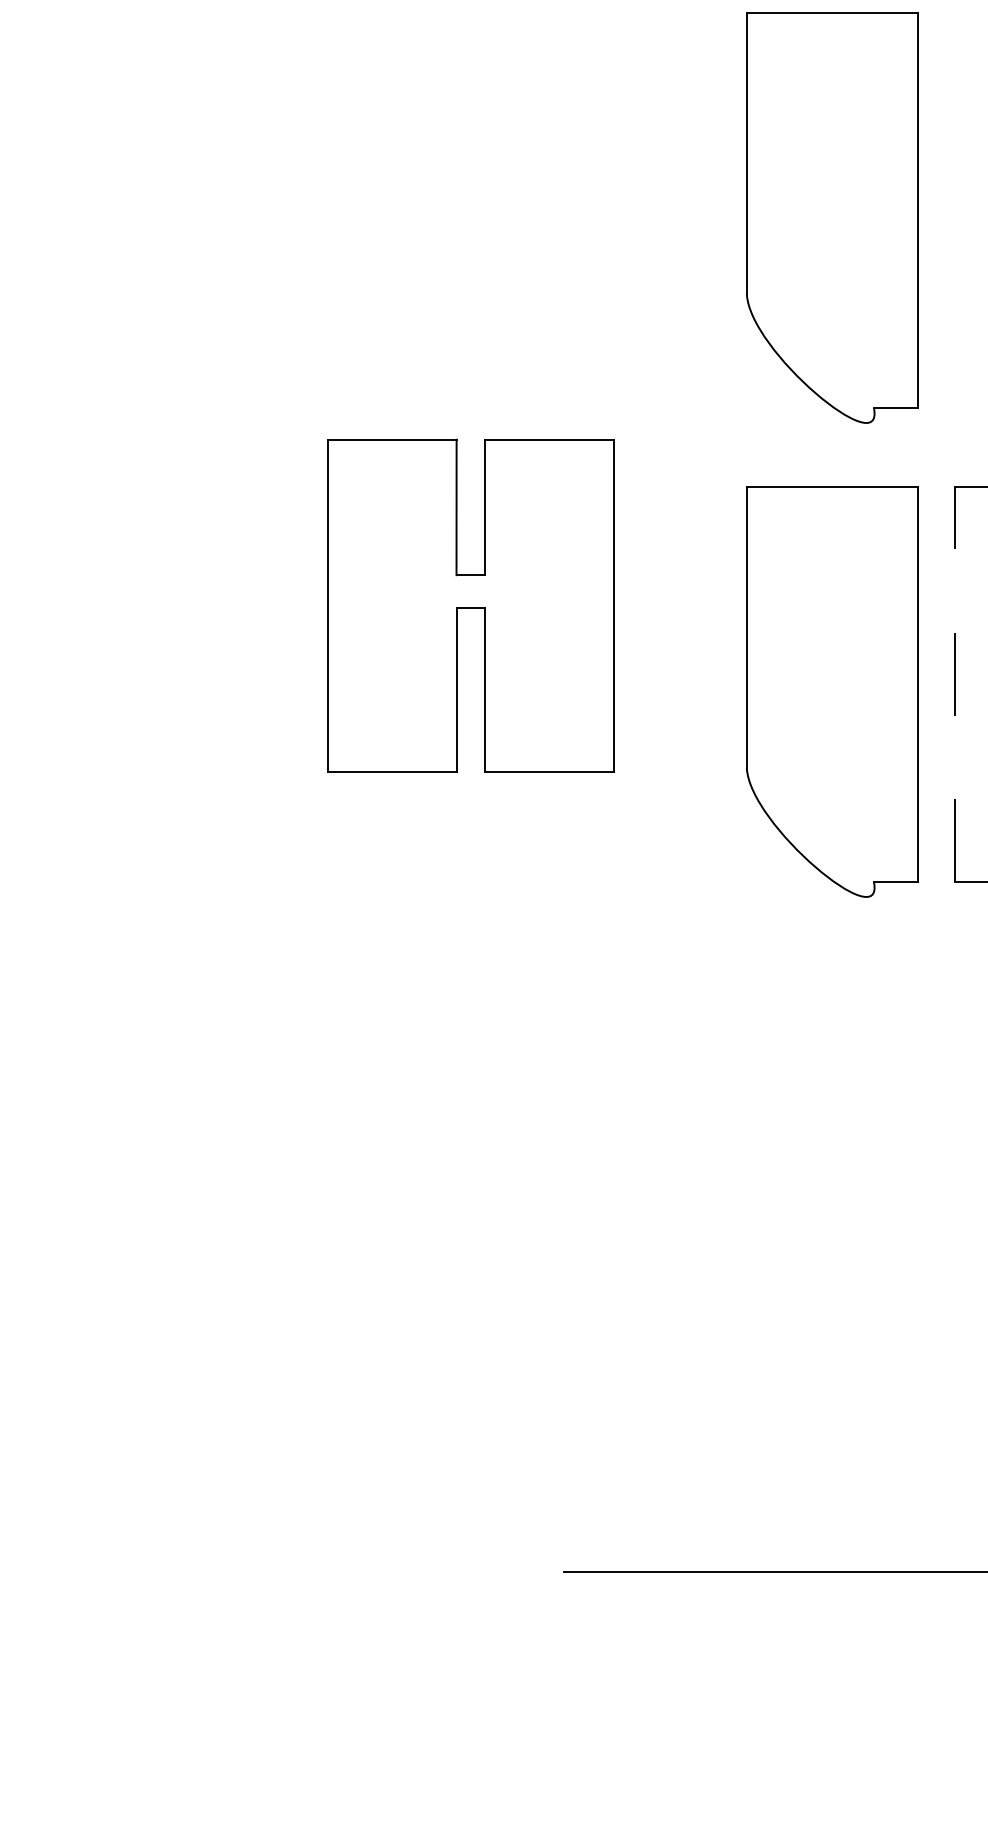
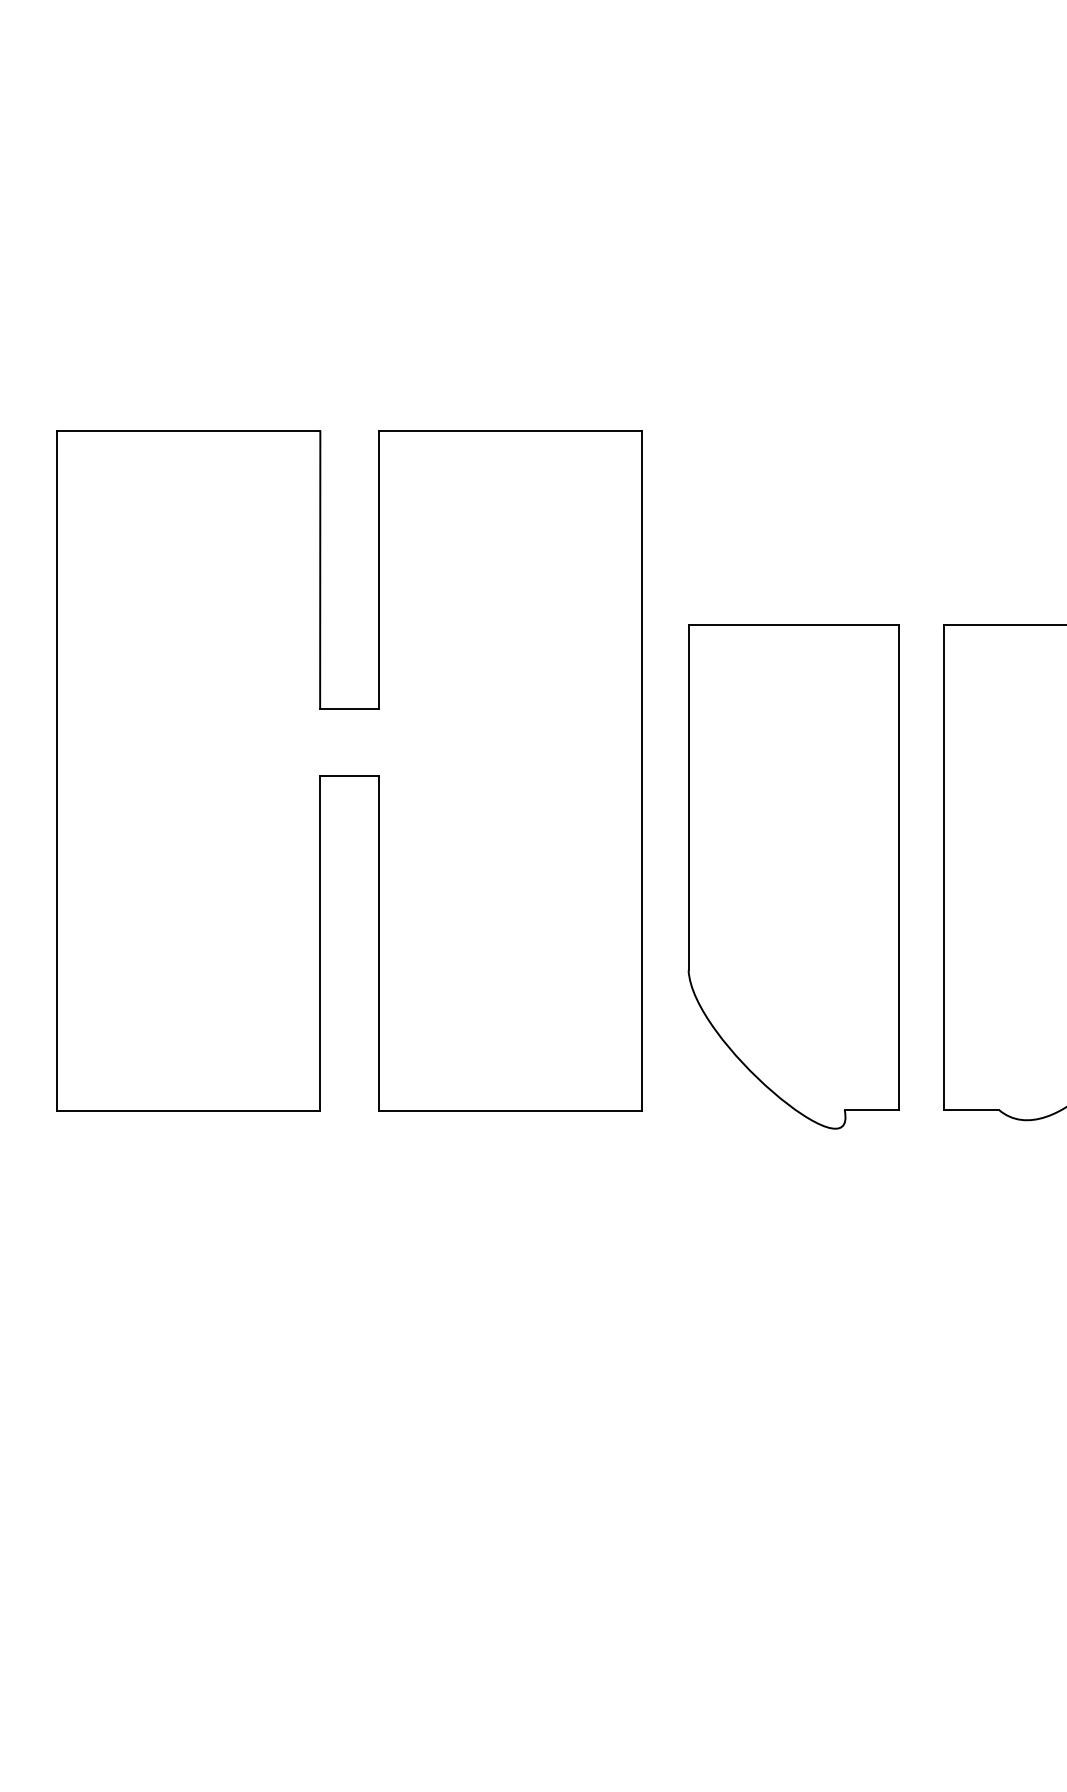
part: (832, 217) -> (793, 294), removed
part: (470, 605) -> (349, 770), size x1.67
line: (955, 683) -> (944, 866), dashed -> solid

